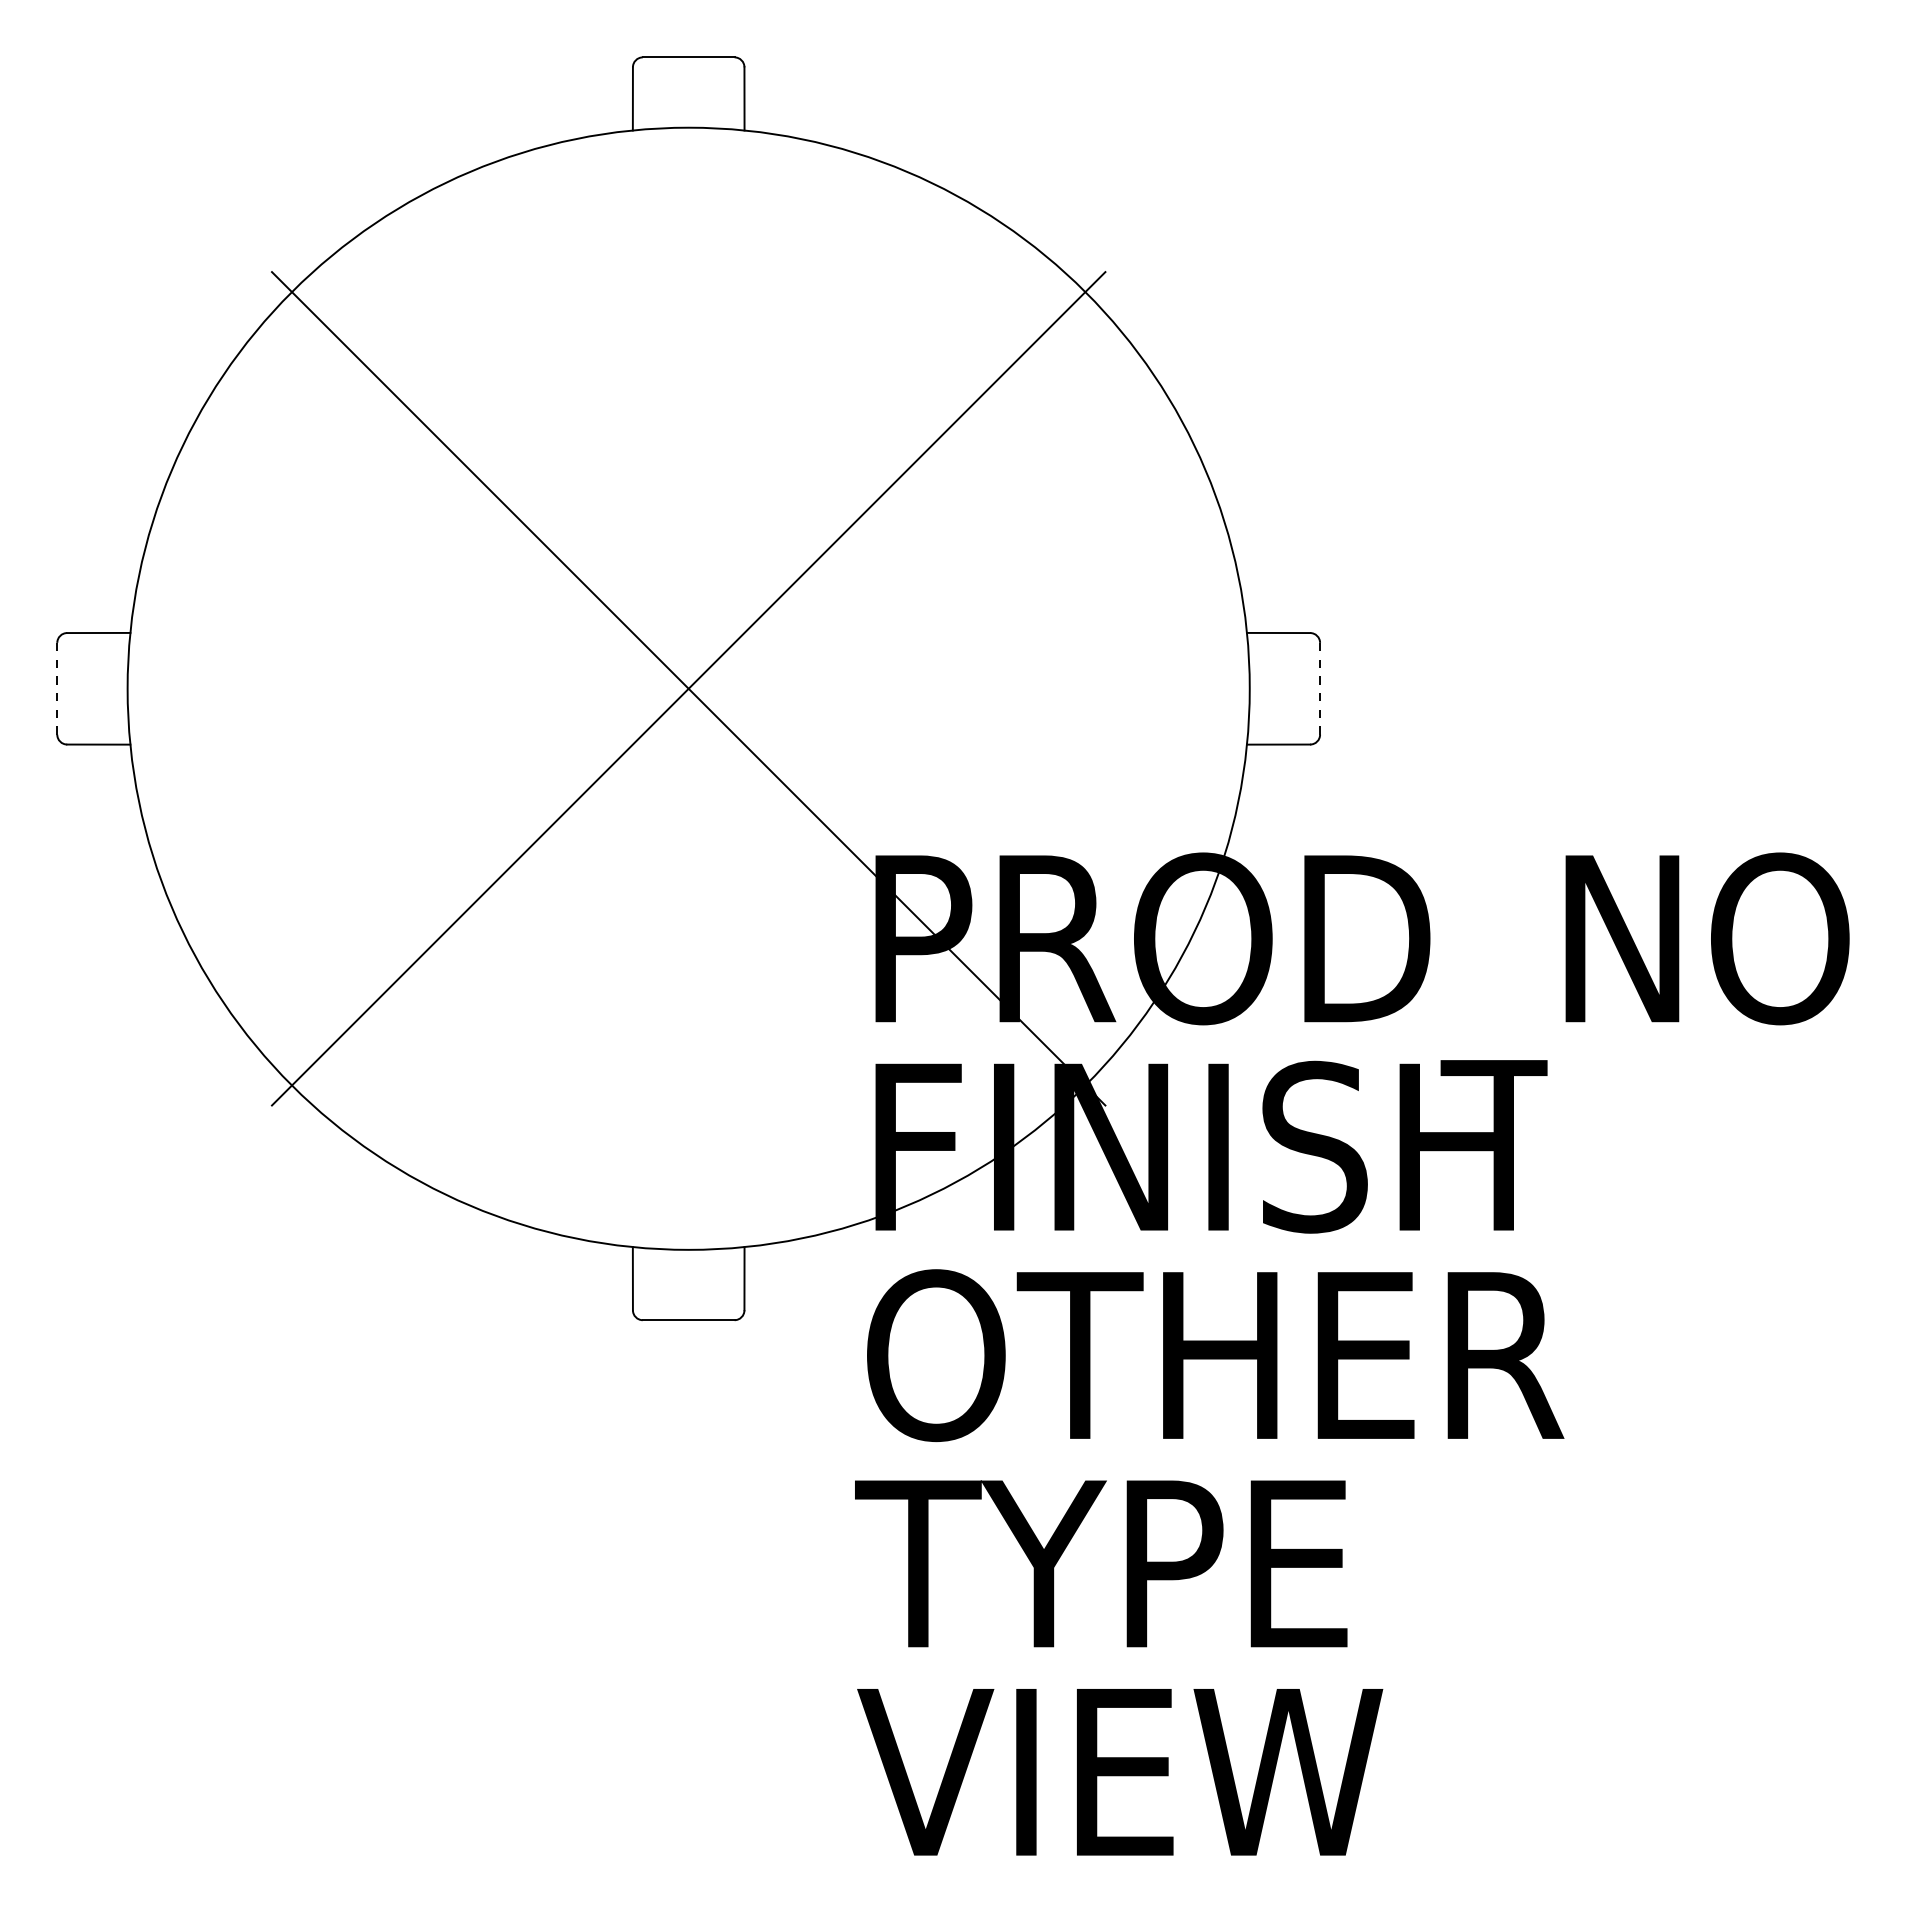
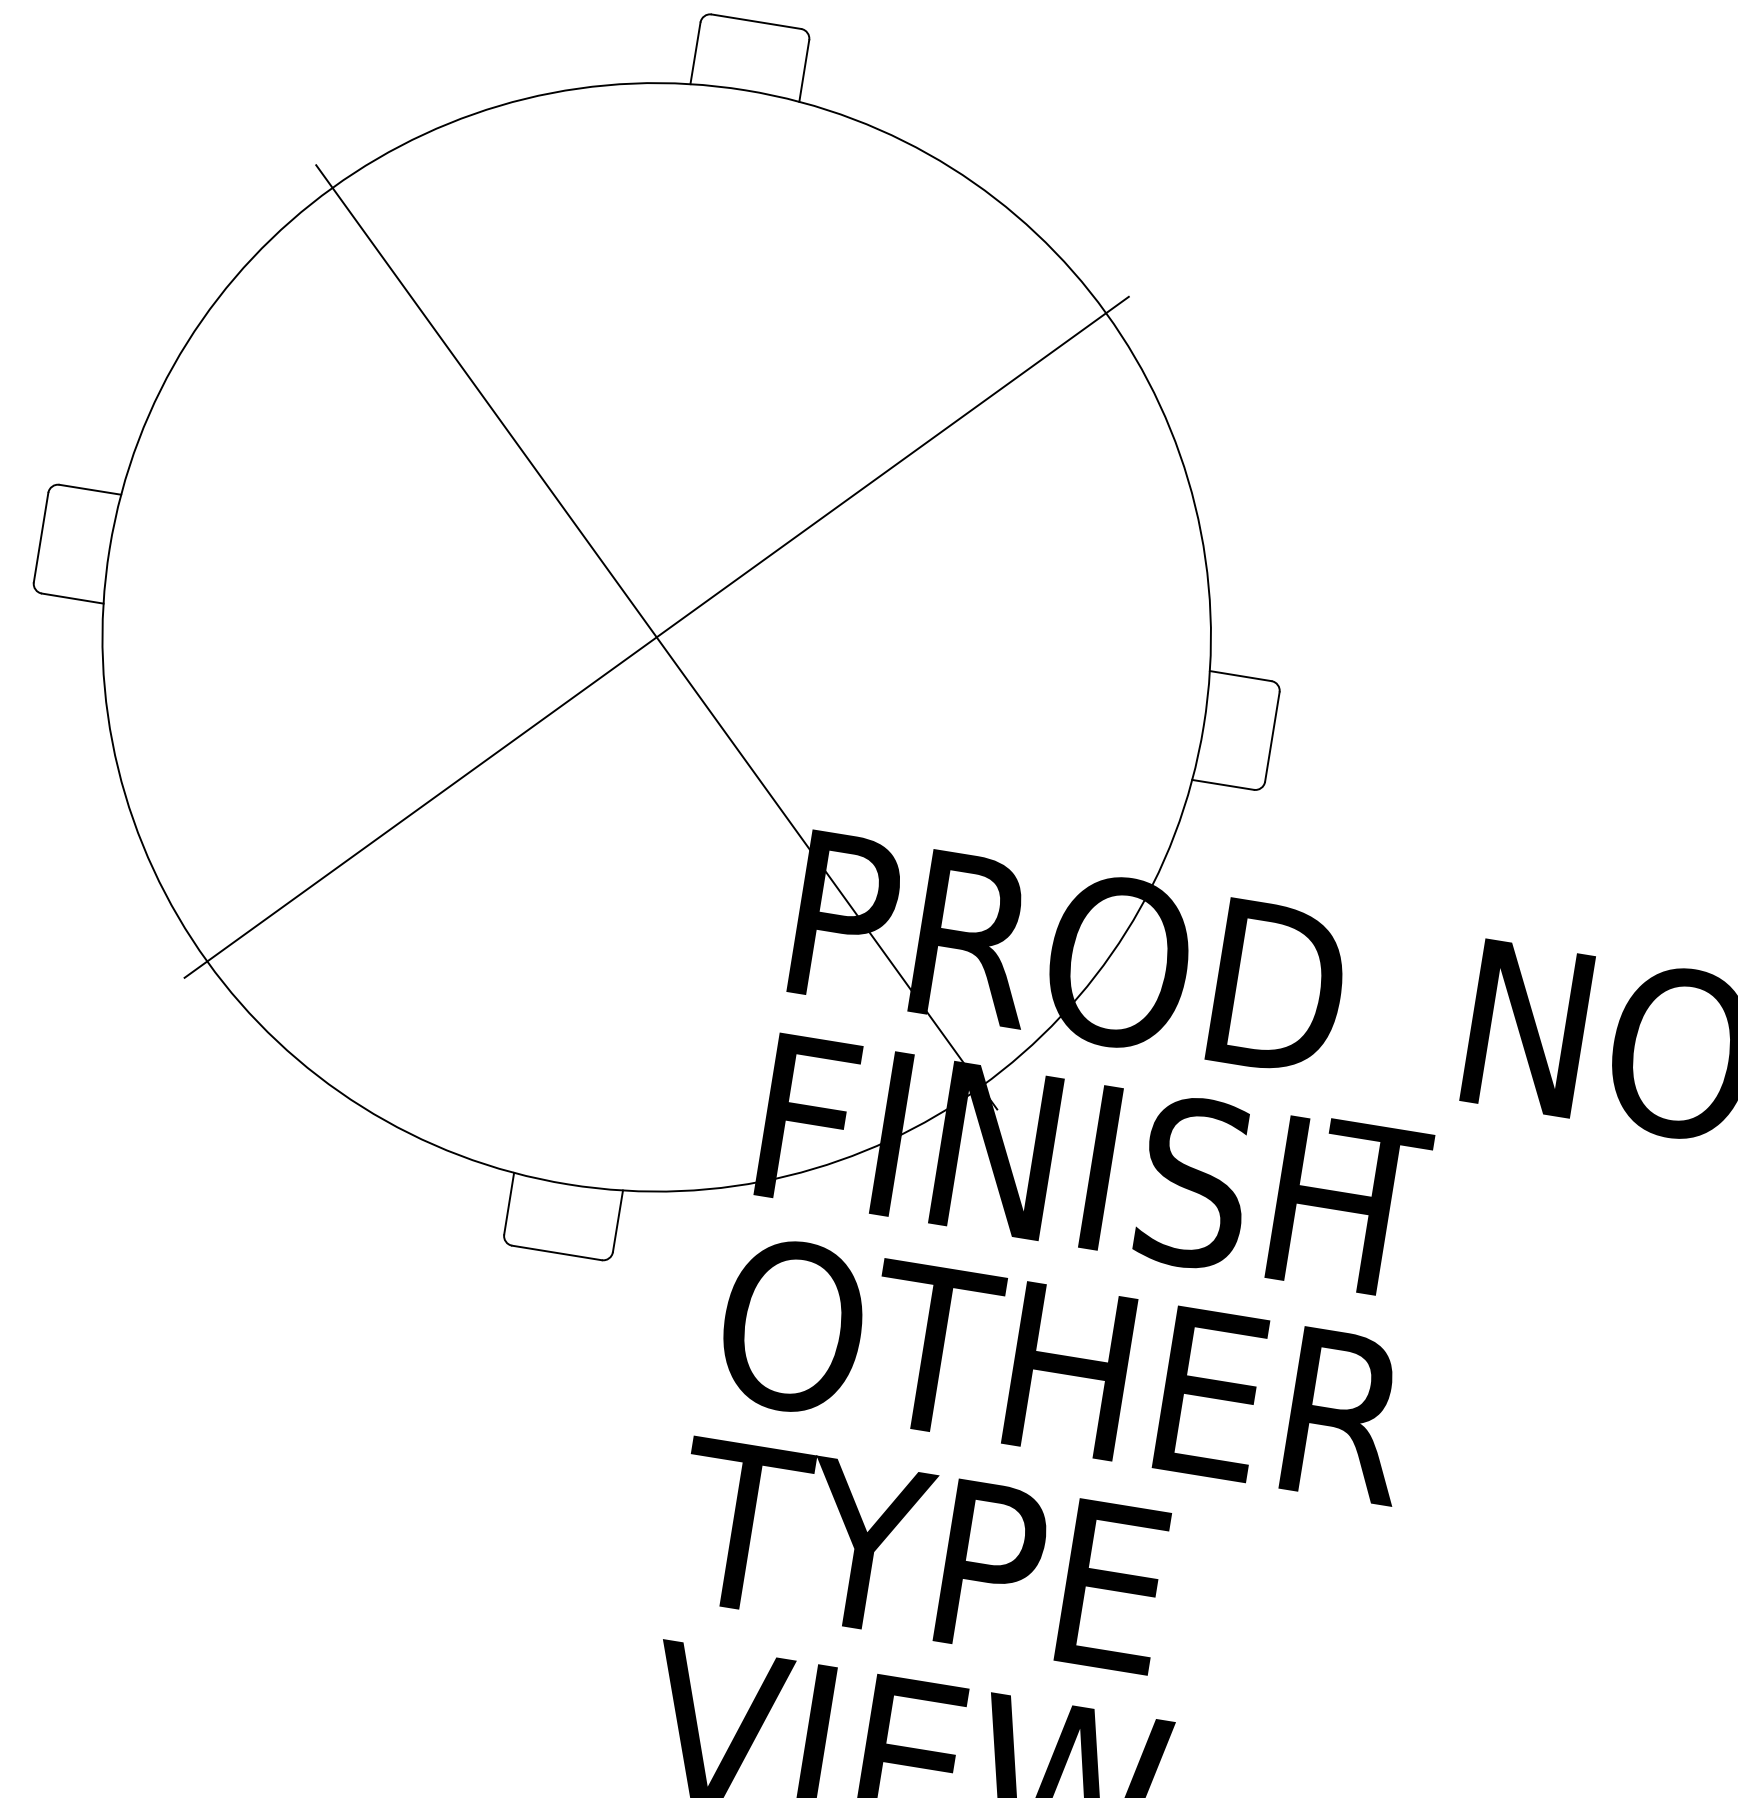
line: (57, 688) -> (41, 537), dashed -> solid
line: (1320, 688) -> (1272, 736), dashed -> solid

